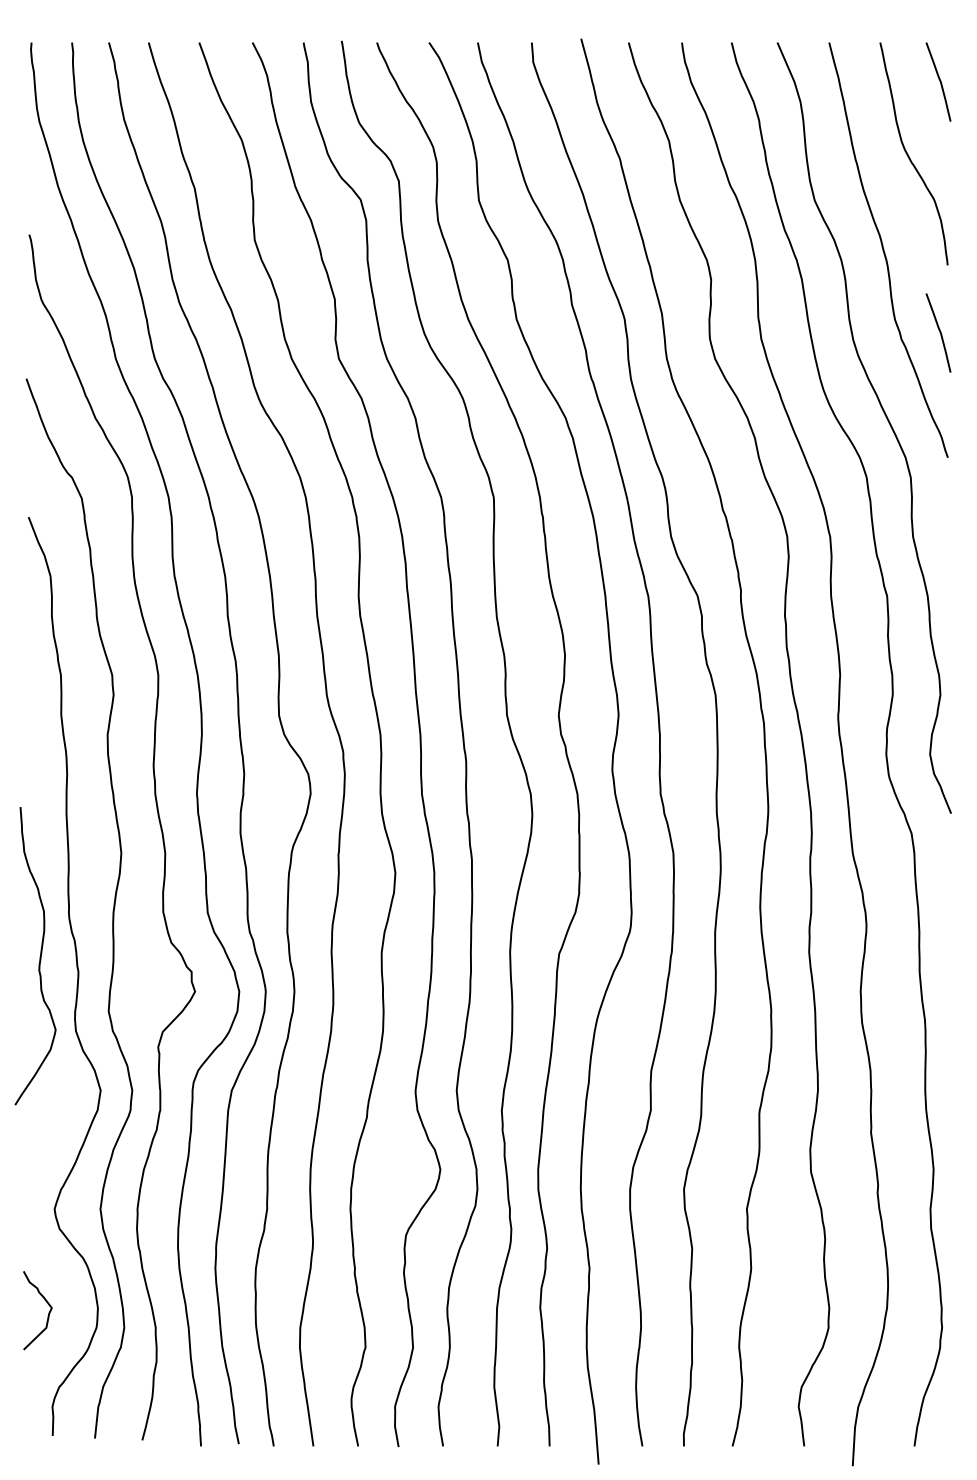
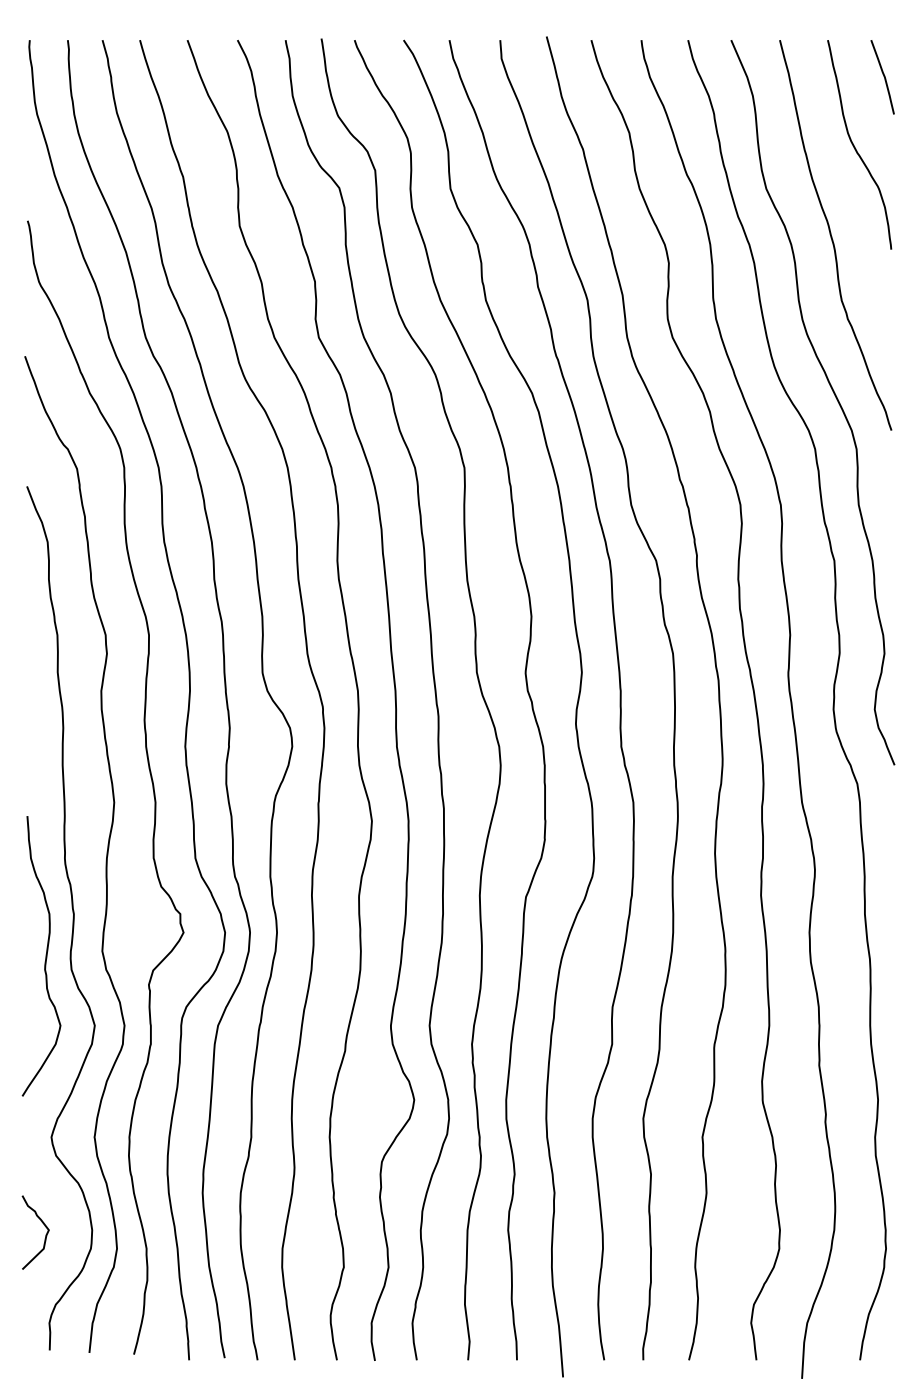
curve: (939, 332) -> (883, 312), removed
curve: (39, 956) -> (45, 956), moved

